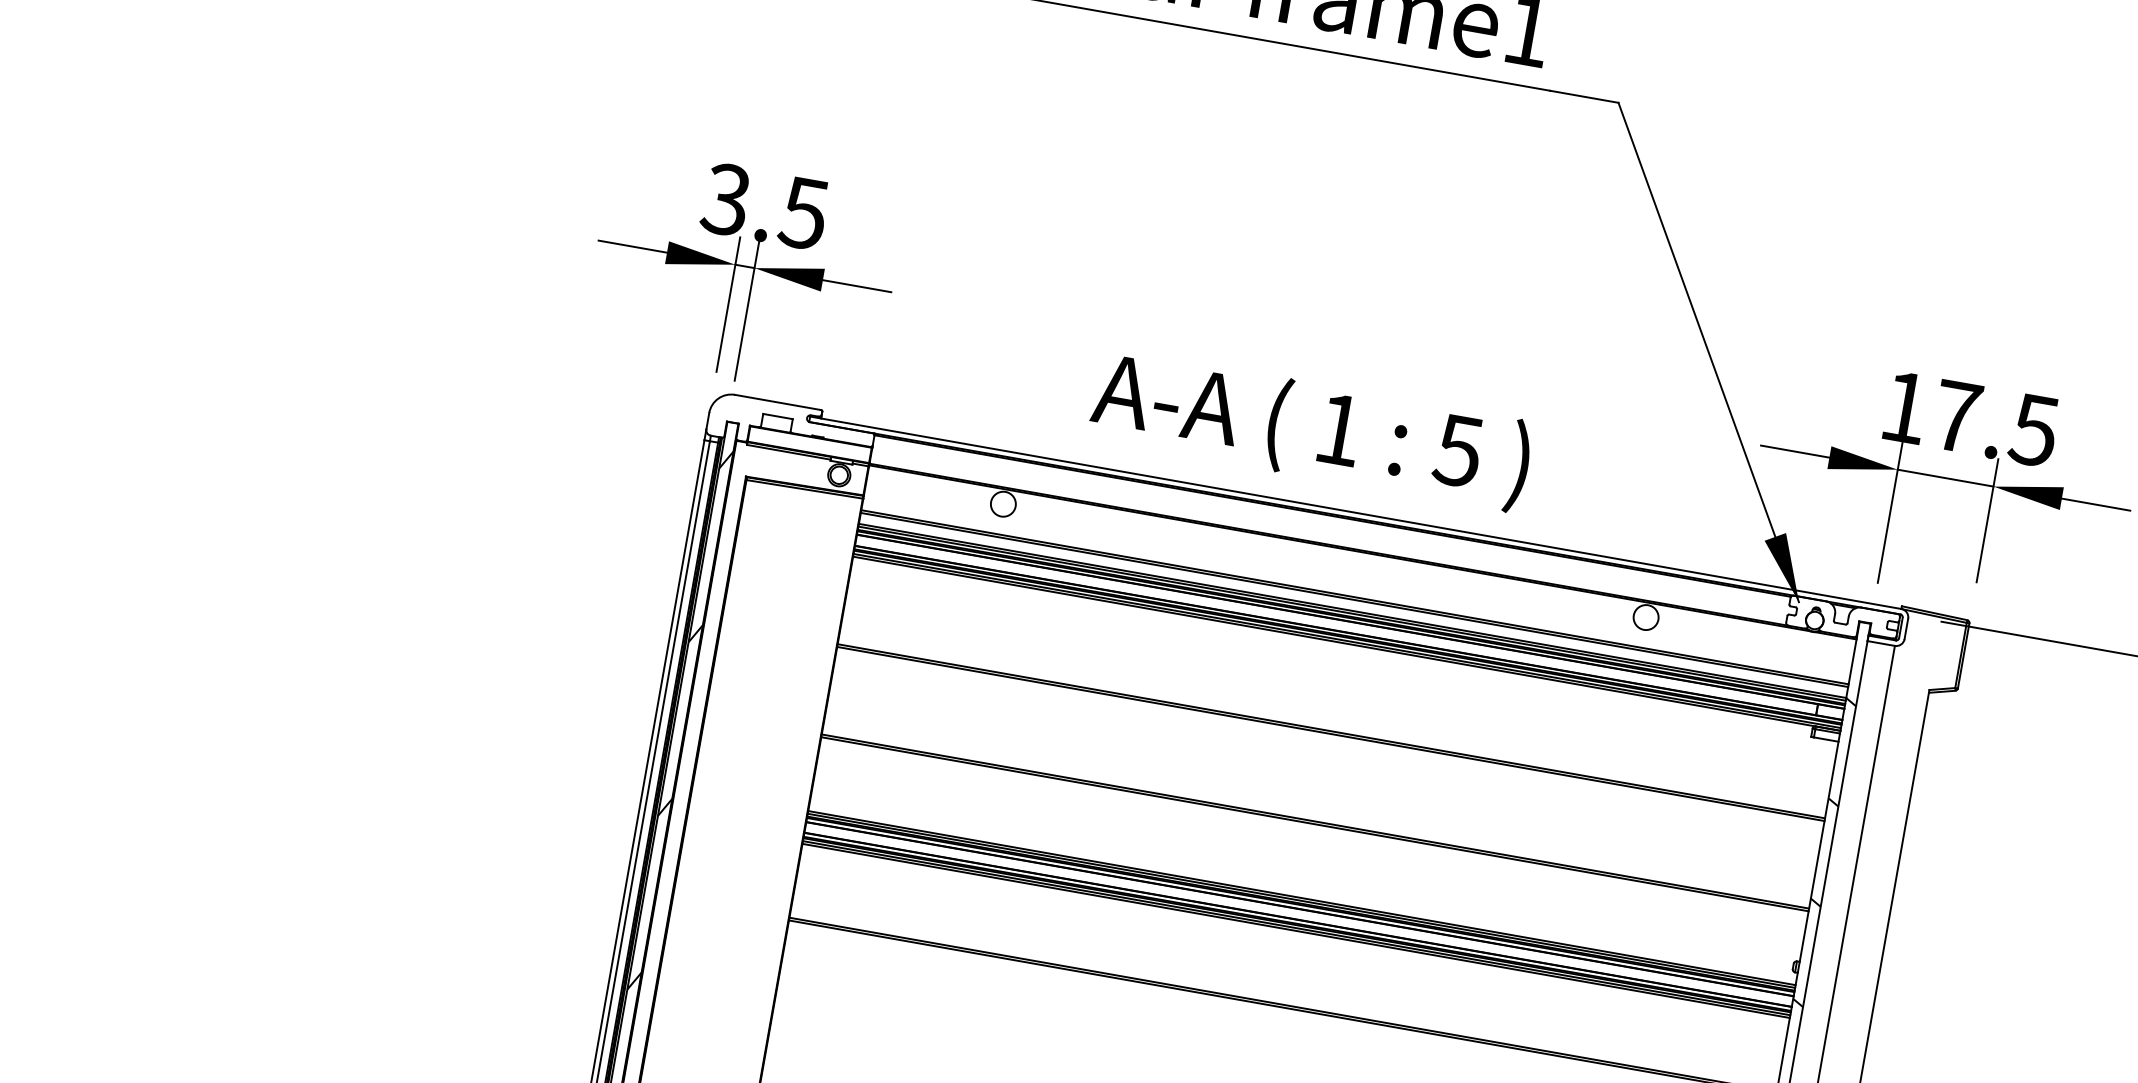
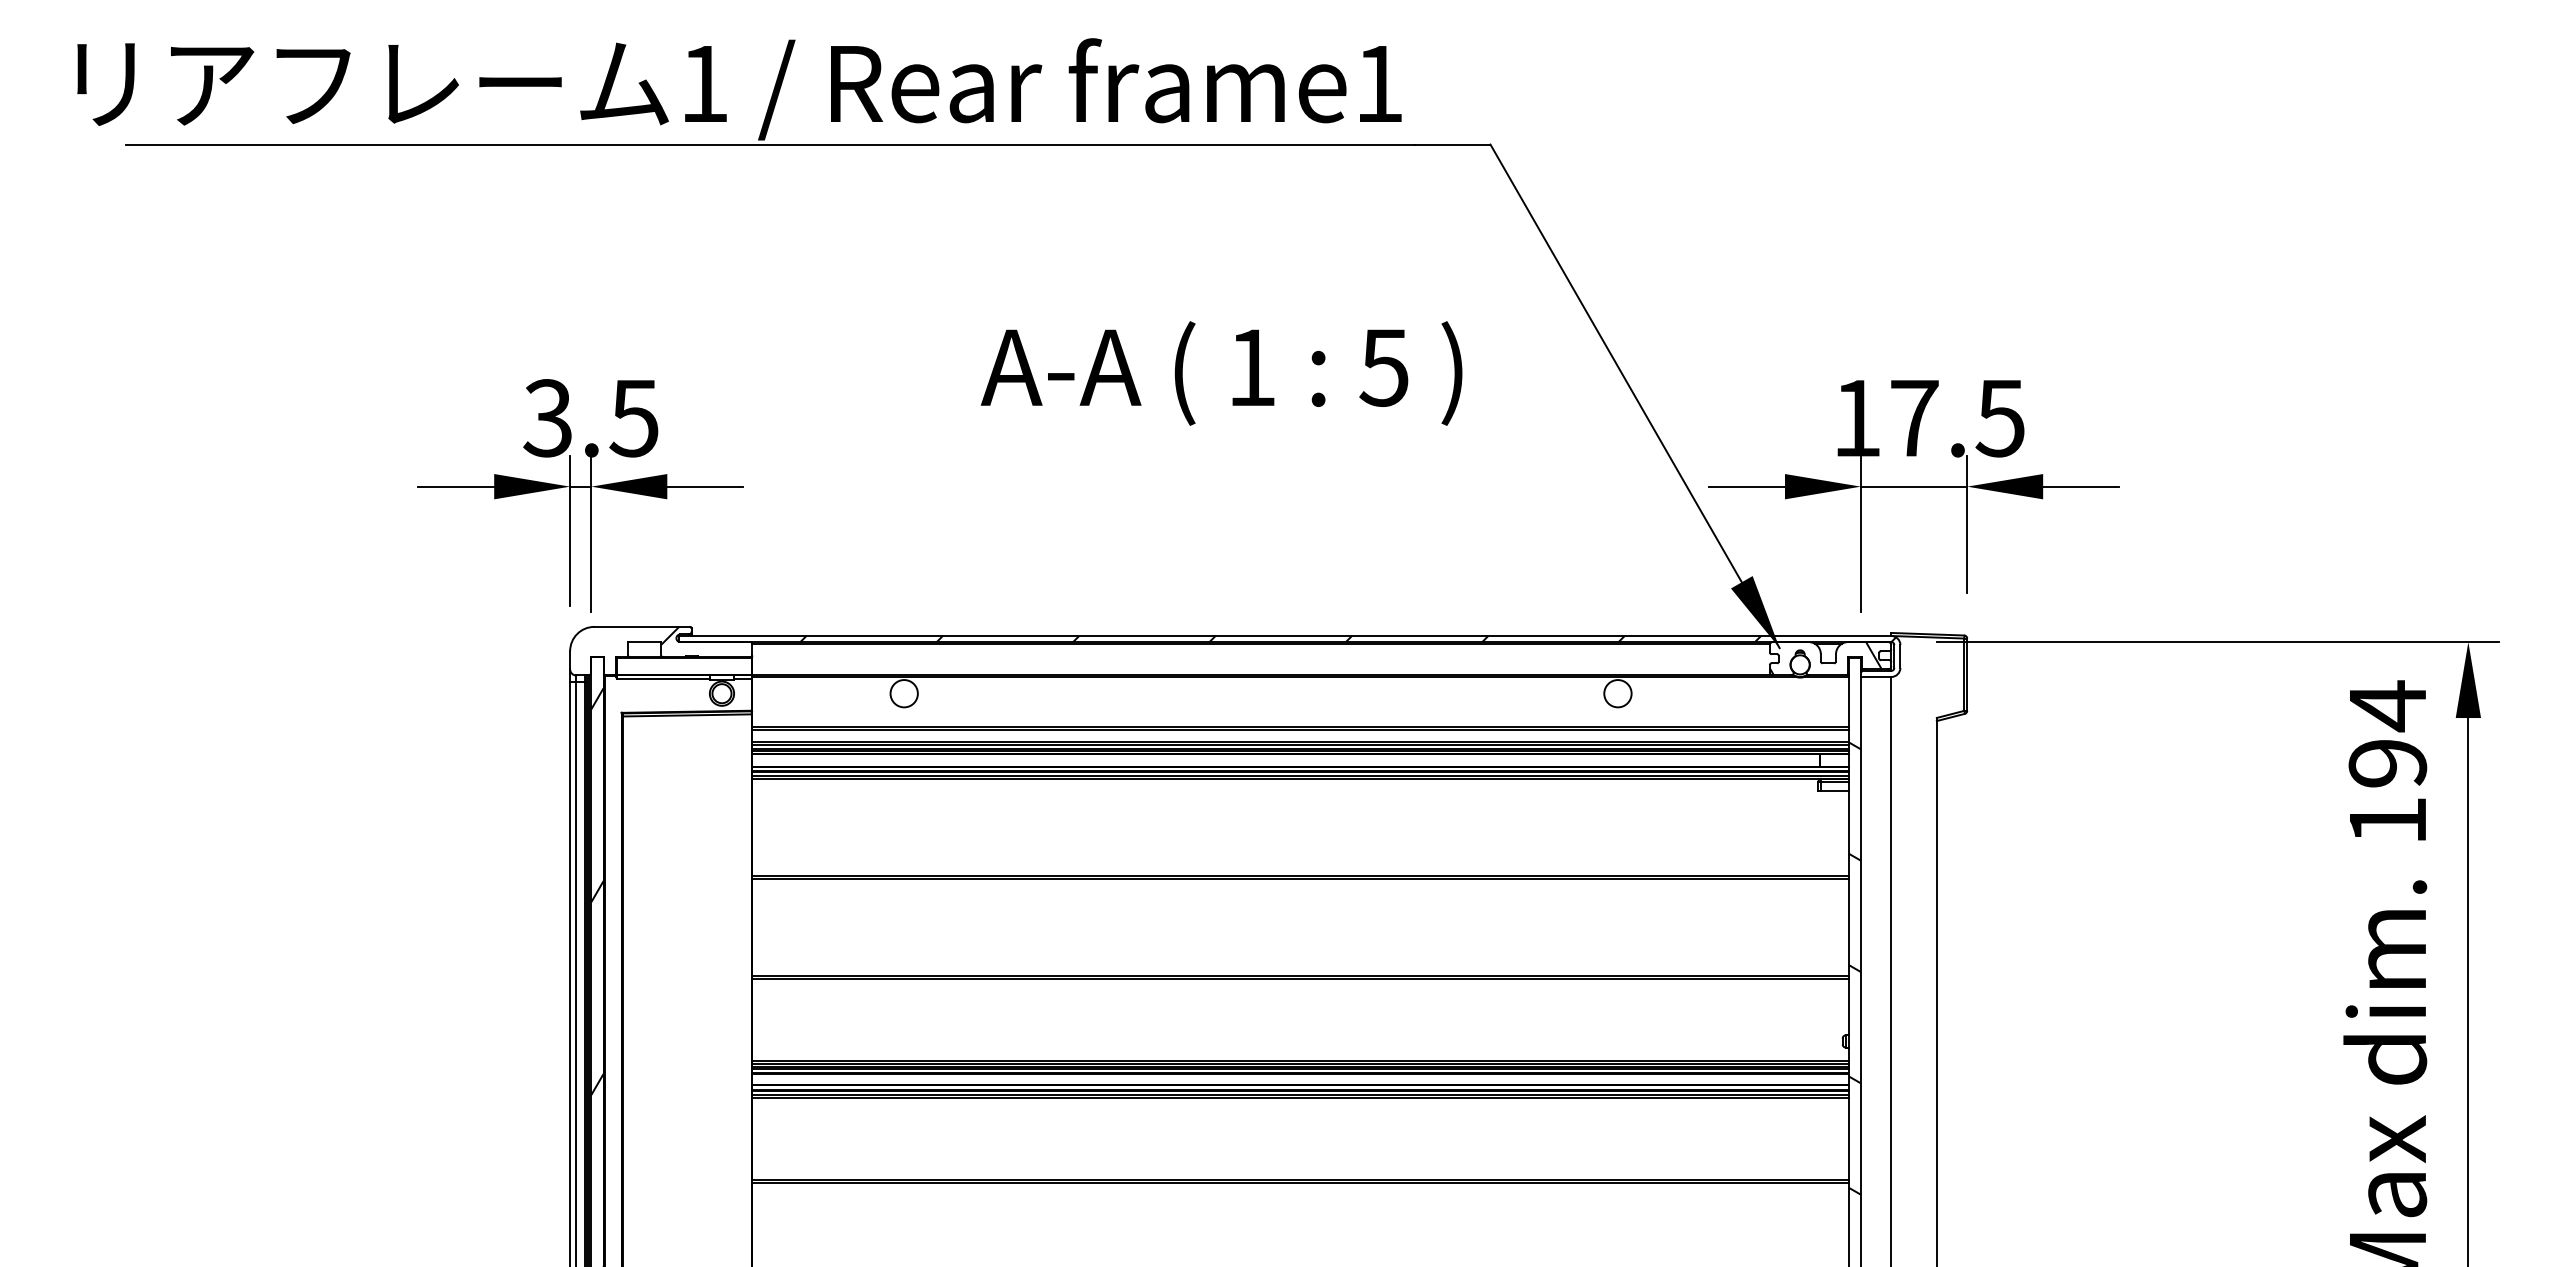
hatch: (802, 414) -> (670, 635), added
text: (1311, 430) -> (1221, 373), moved
hatch: (1409, 539) -> (1348, 654), added
hatch: (1838, 618) -> (1825, 658), added

